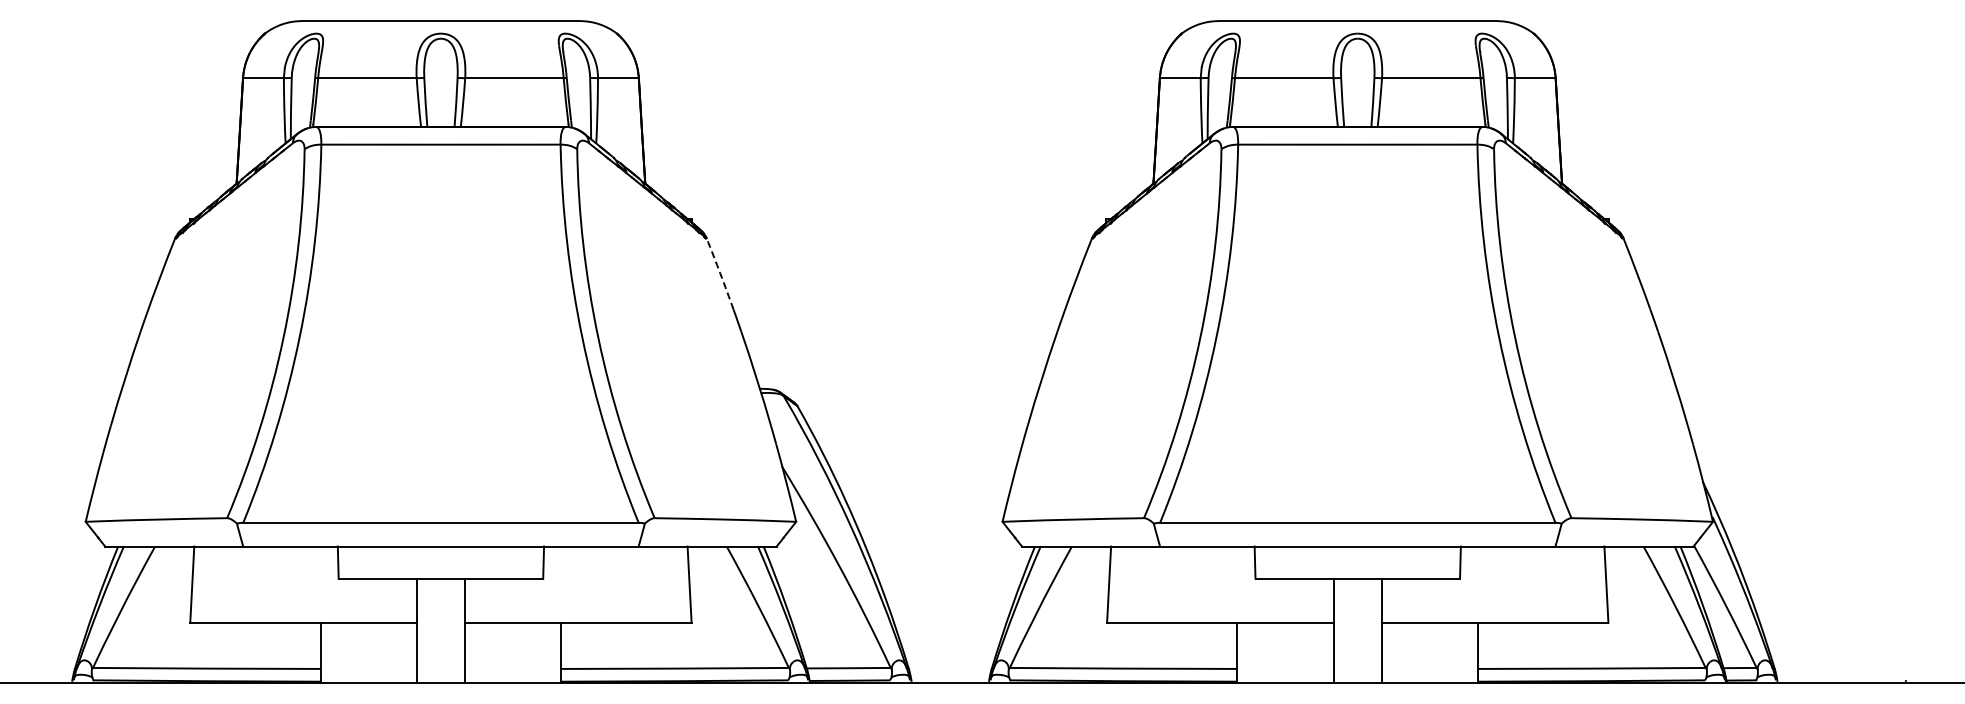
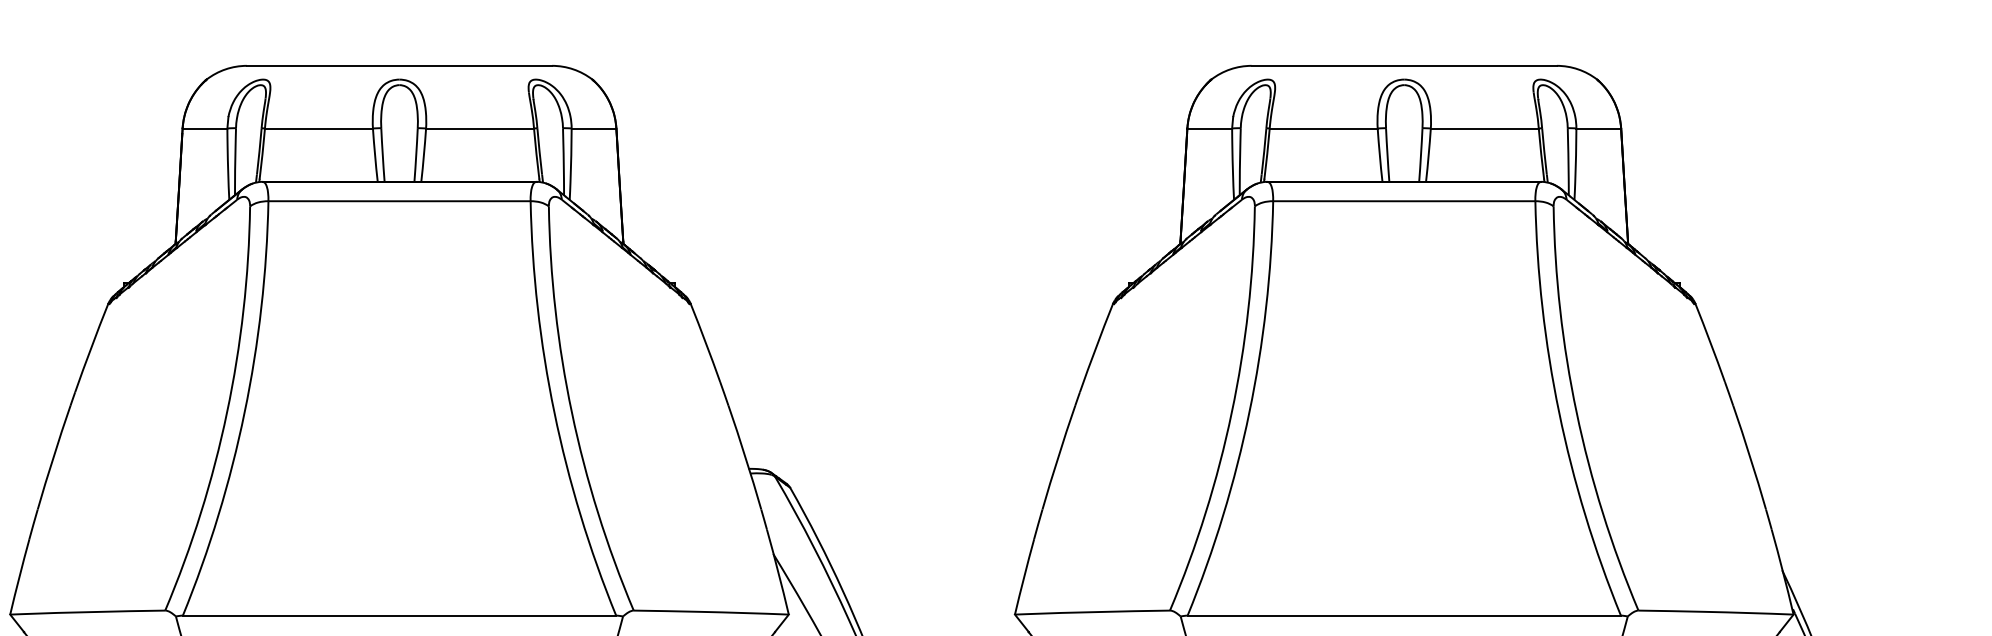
arc: (720, 273) -> (705, 342), dashed -> solid

